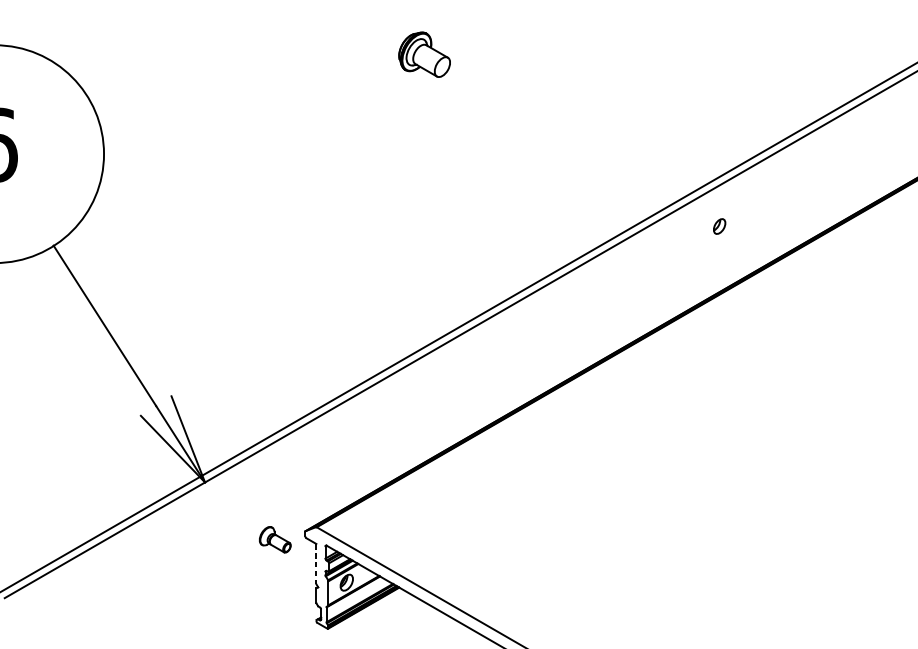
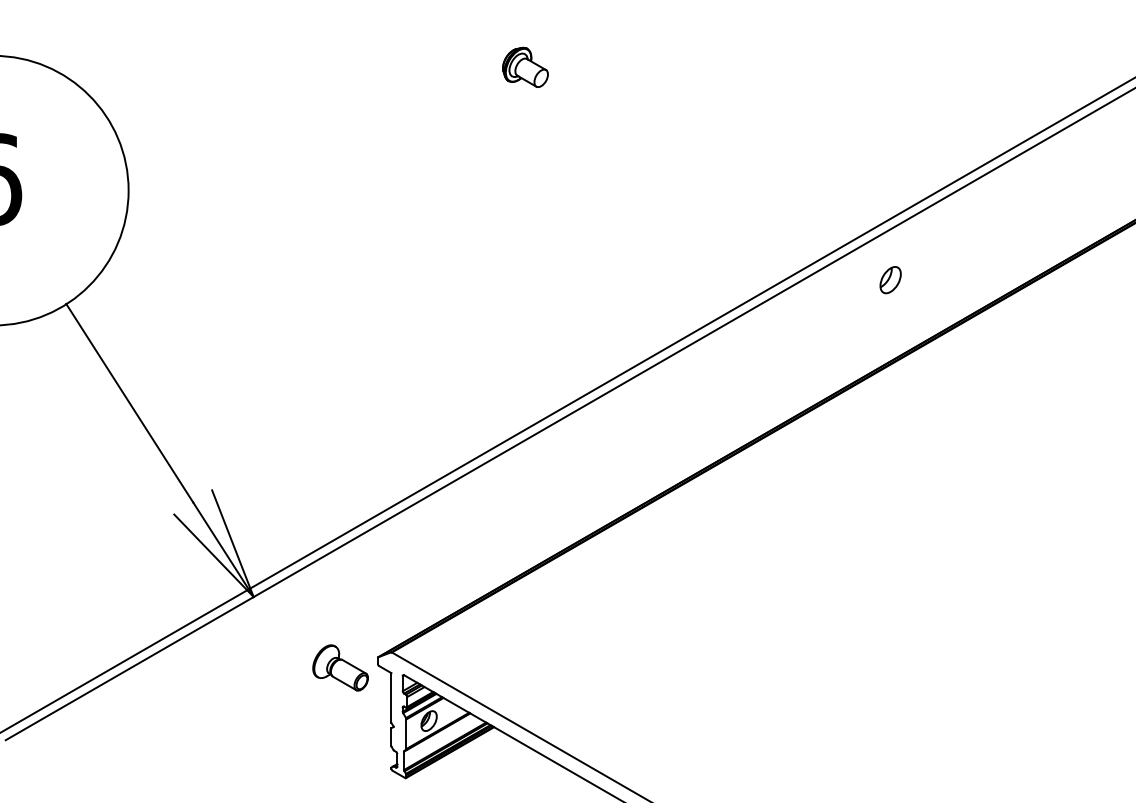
part: (424, 53) -> (525, 66), size x0.71
part: (719, 226) -> (890, 280), size x1.43
part: (275, 539) -> (340, 667), size x1.43
line: (316, 564) -> (391, 698), dashed -> solid

